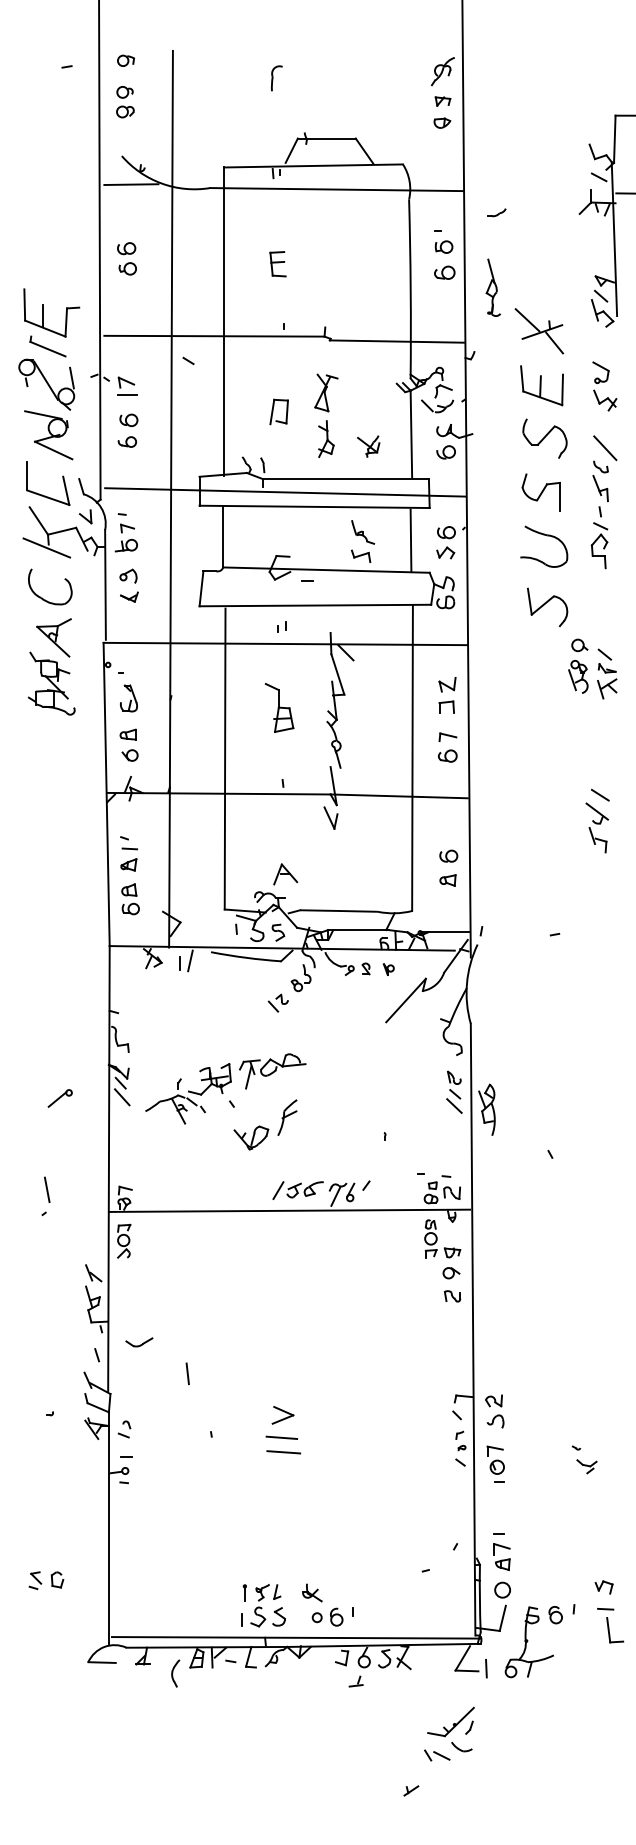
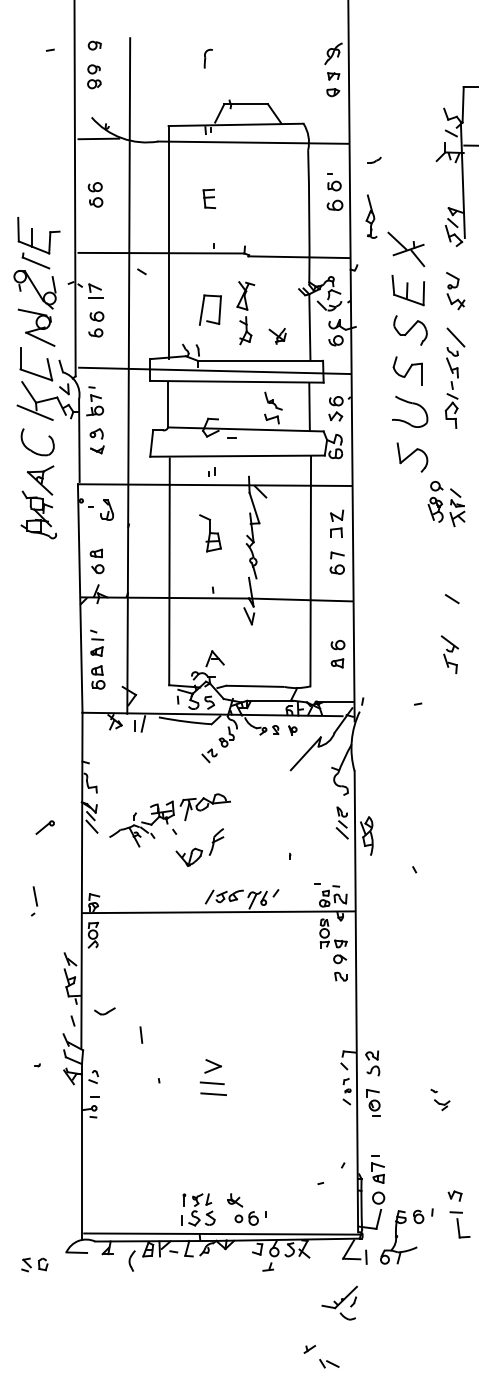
part: (278, 412) -> (209, 310), size x1.6
part: (128, 697) -> (106, 509), moved
part: (596, 827) -> (449, 654), moved
part: (45, 1580) -> (34, 1264), moved
part: (437, 1755) -> (329, 1363), moved

